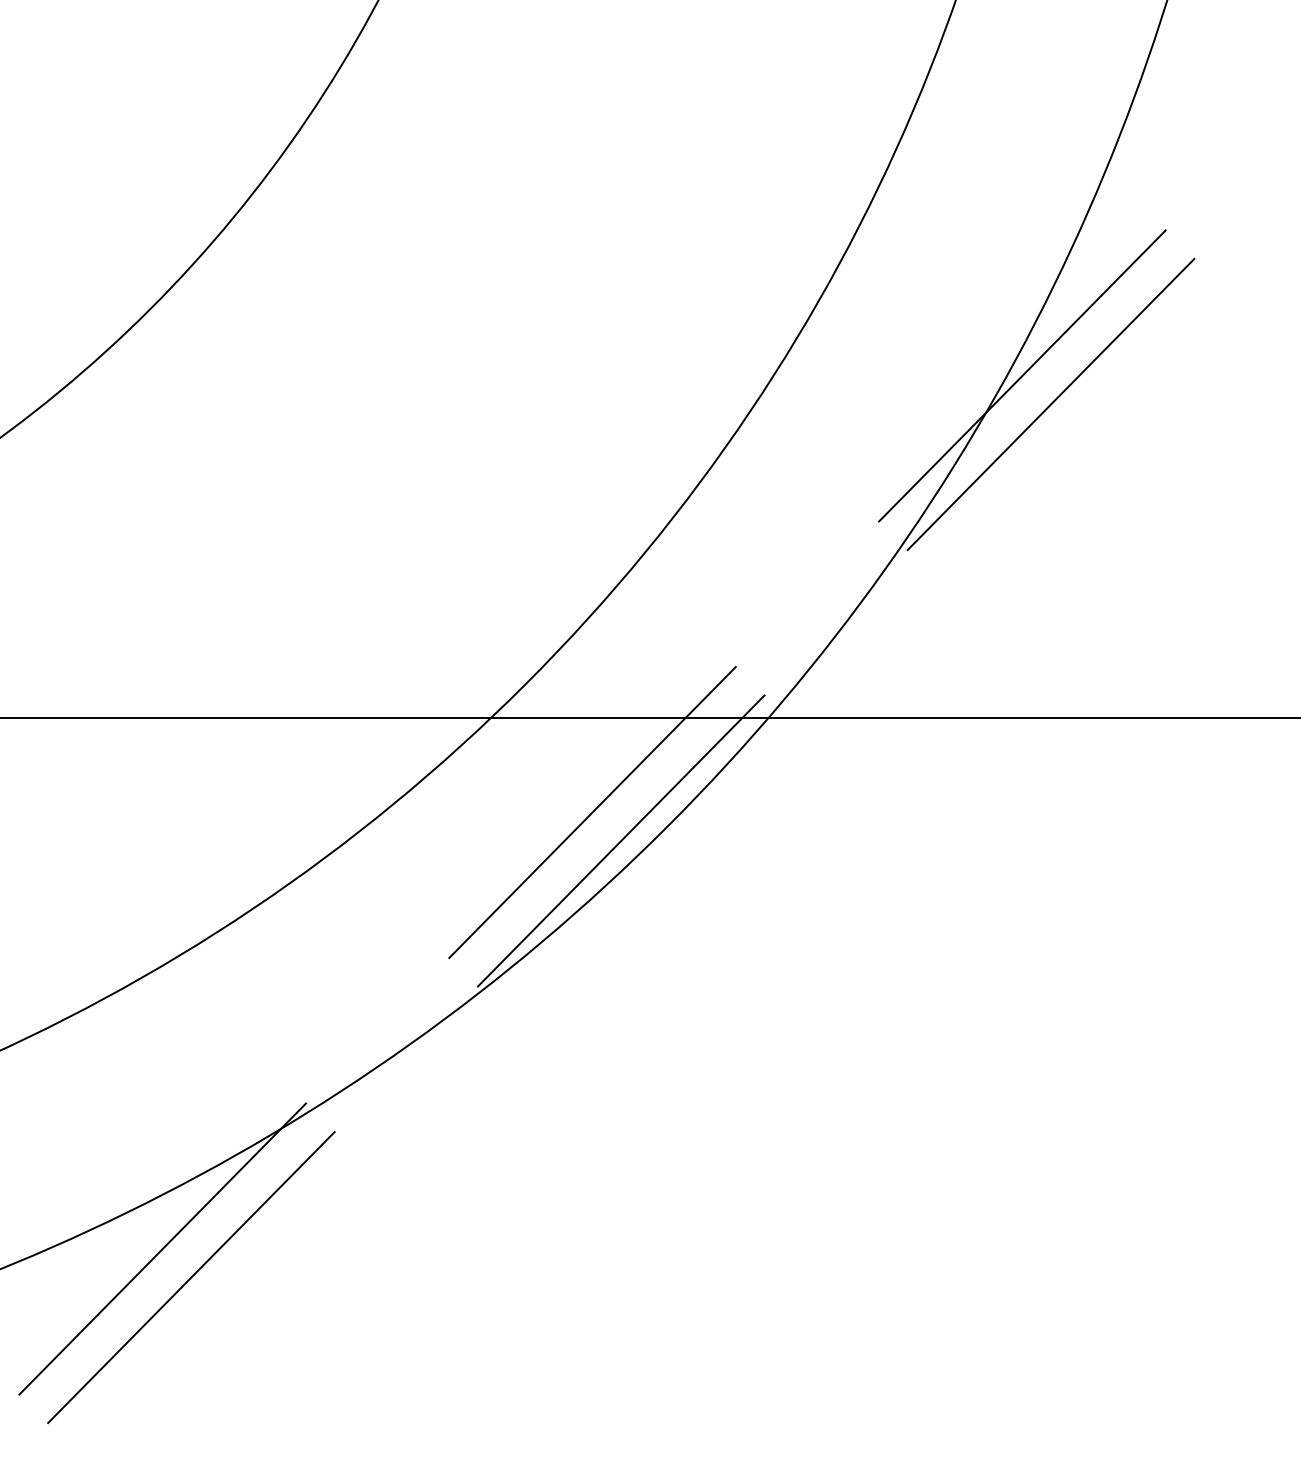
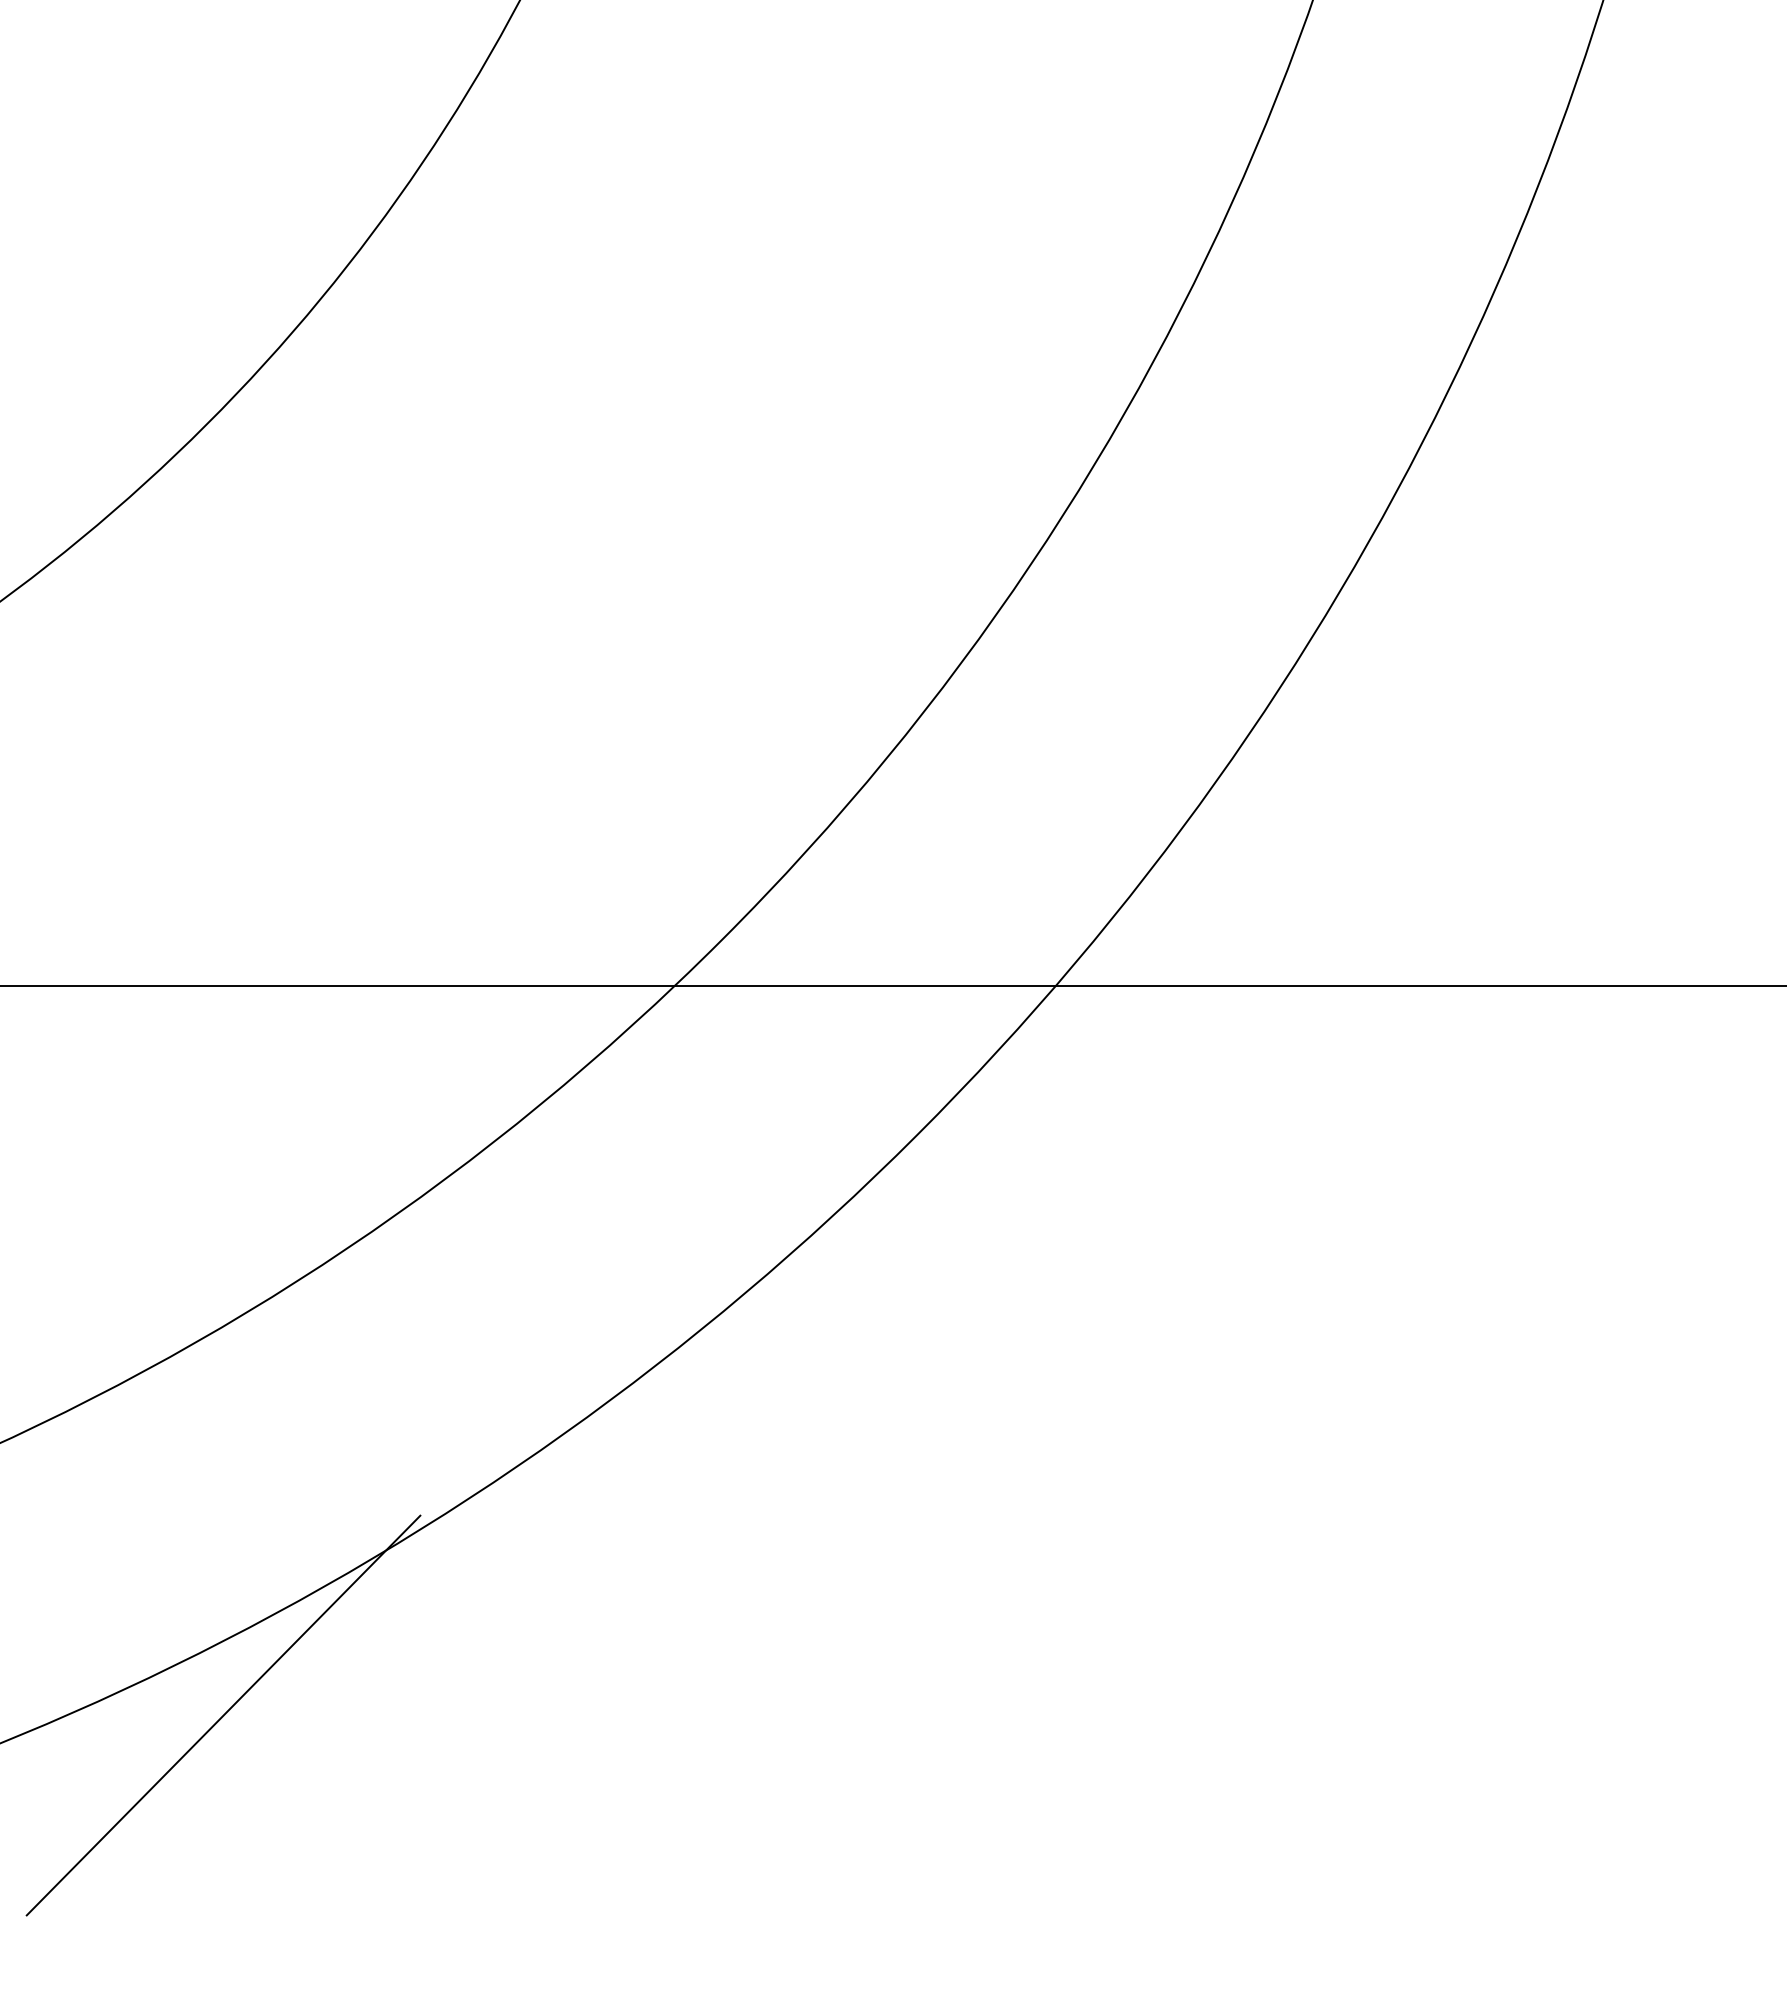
line: (1022, 376) -> (1404, 516), removed
line: (1050, 404) -> (1443, 555), removed
line: (592, 812) -> (813, 1115), removed
line: (621, 841) -> (853, 1155), removed
line: (191, 1277) -> (262, 1754), removed

